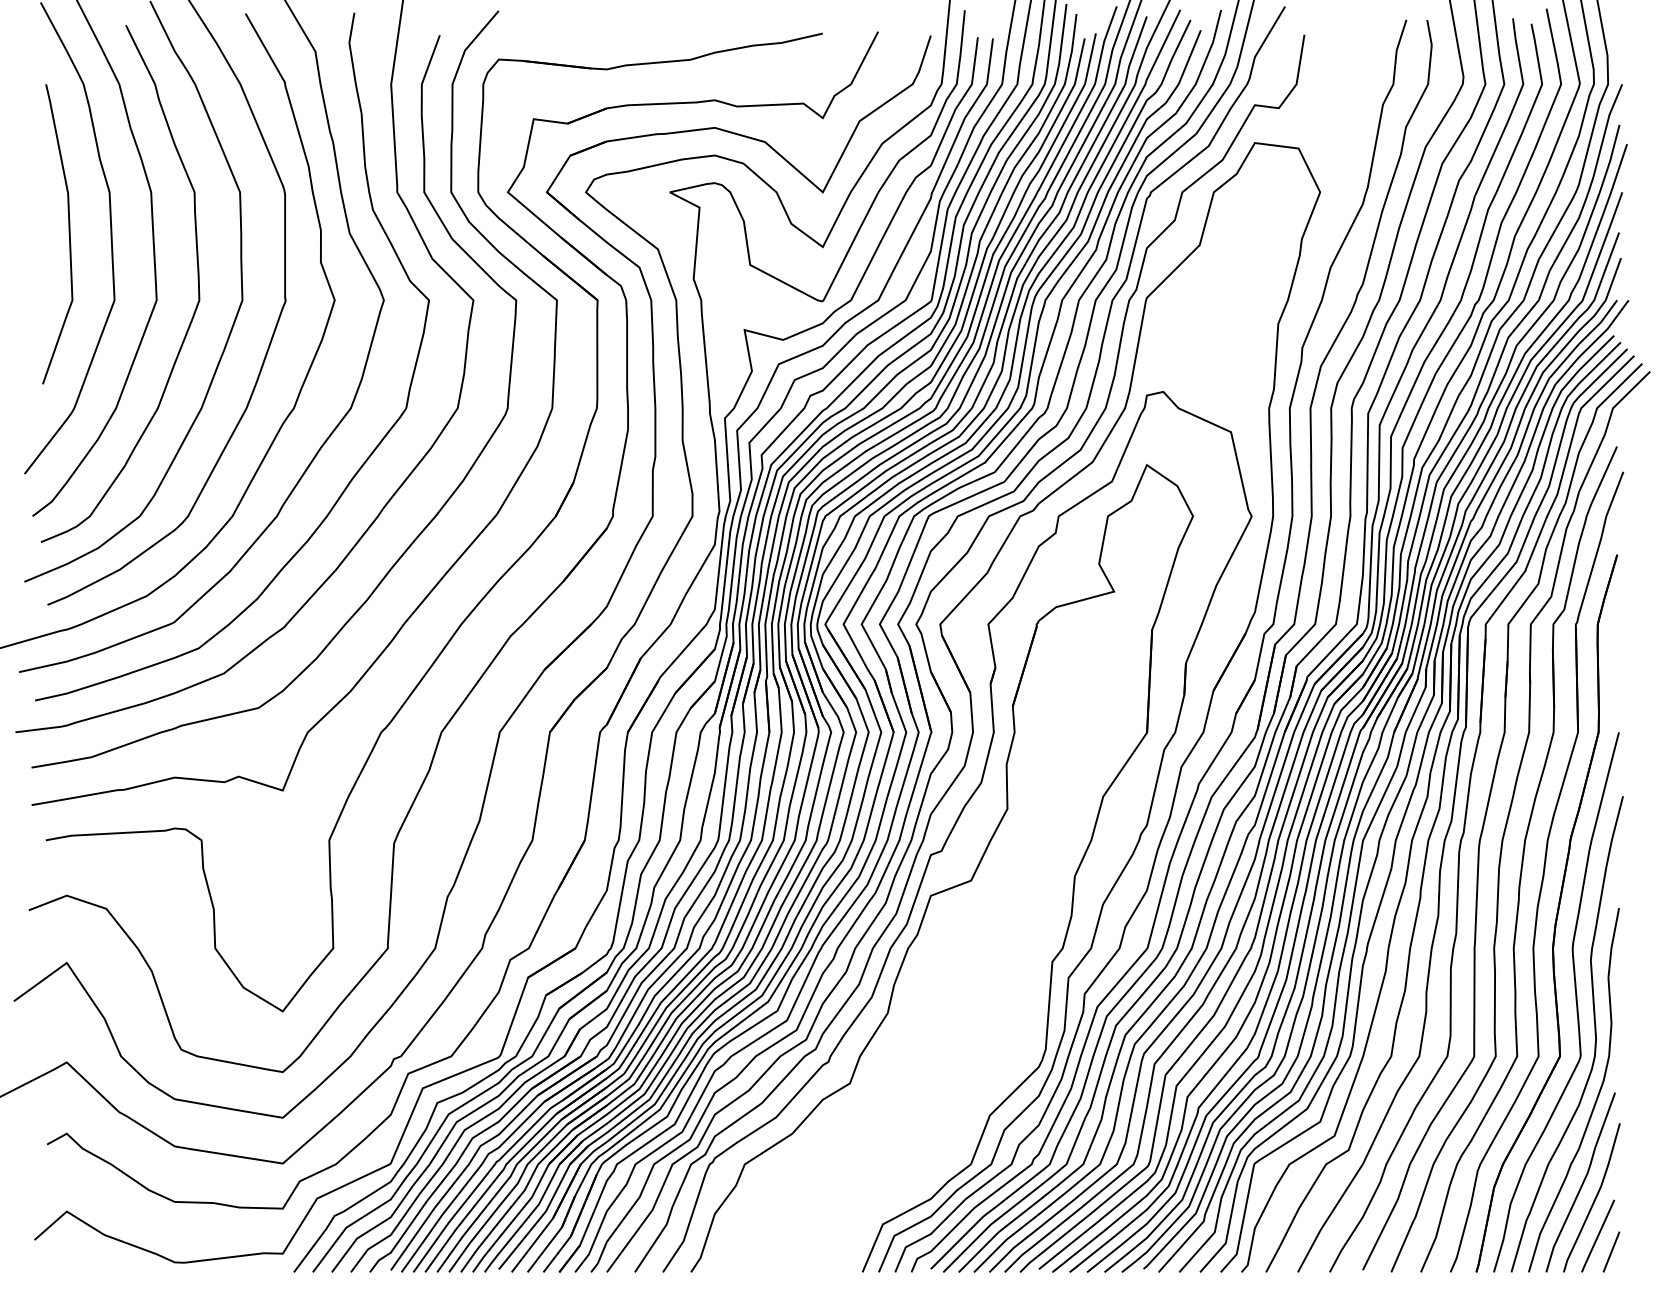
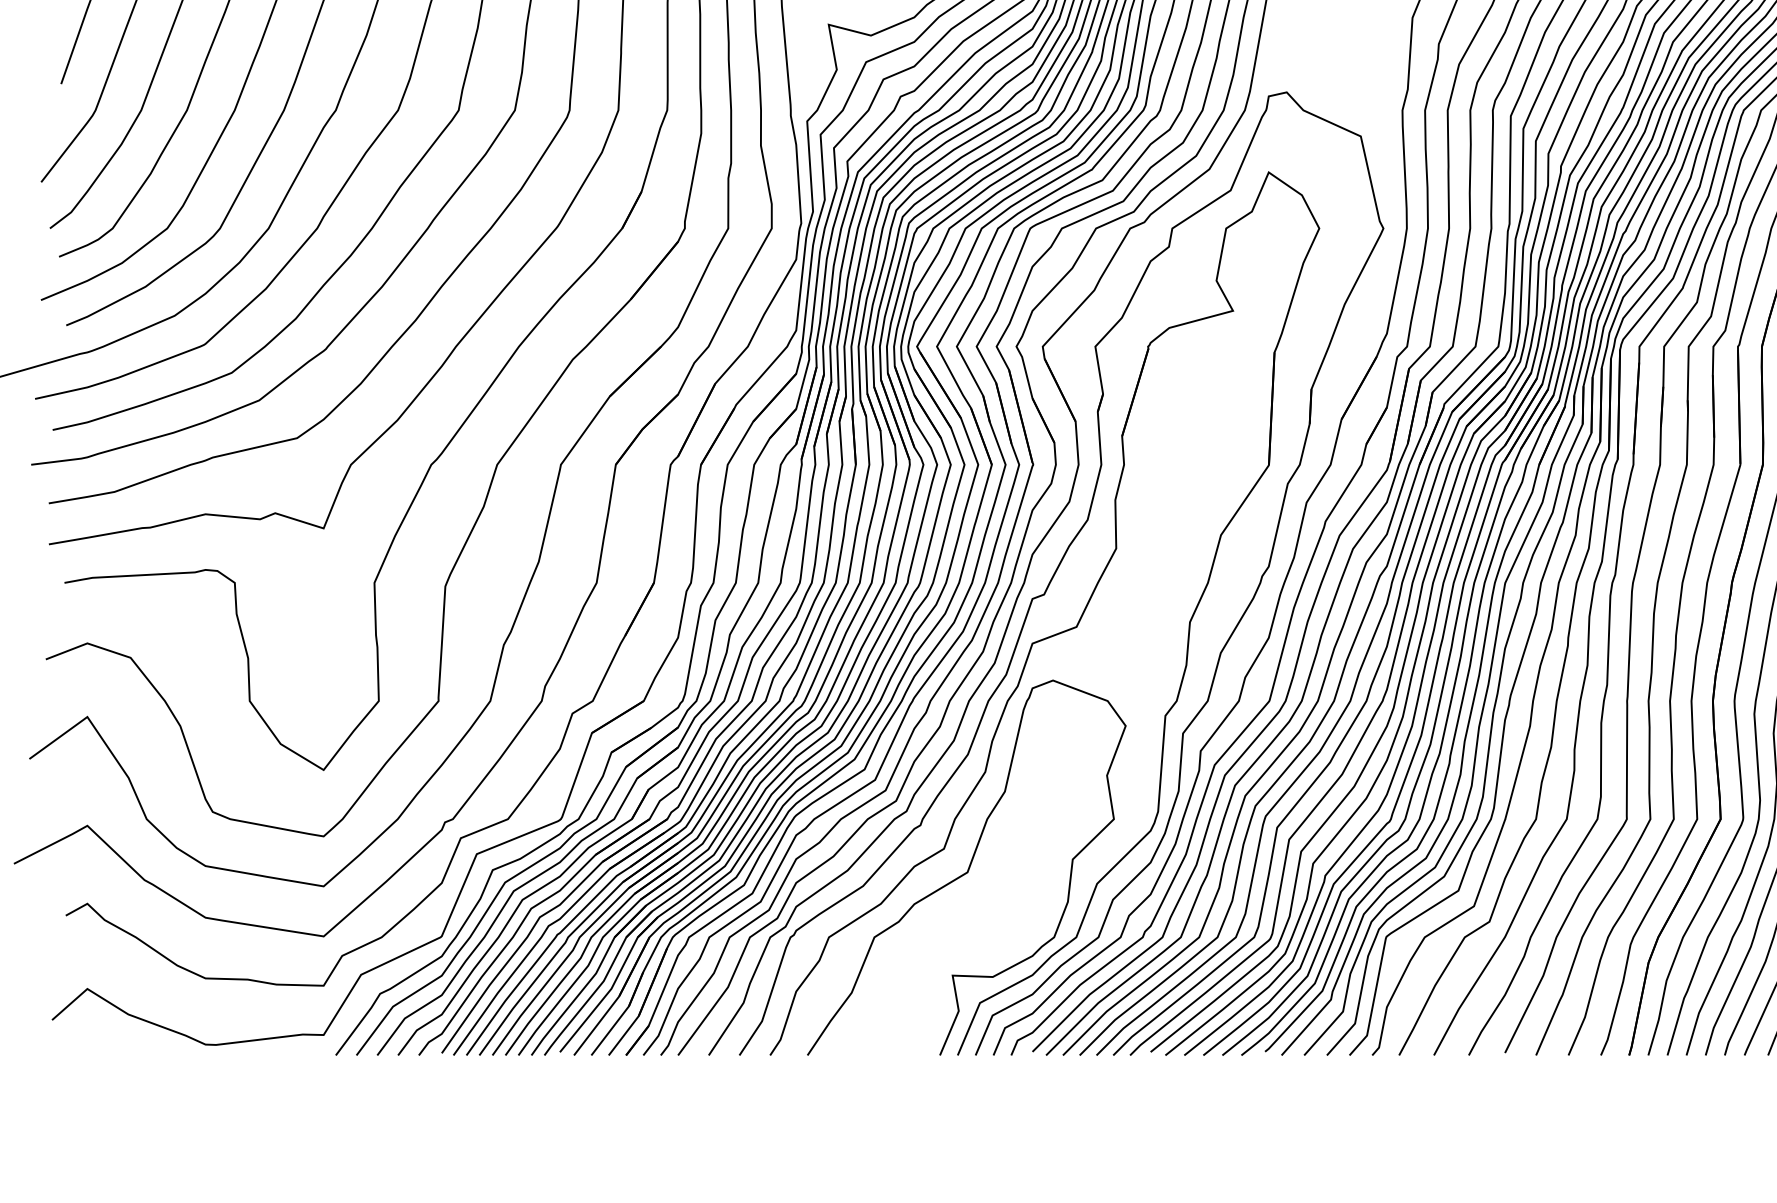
curve: (871, 1101) -> (967, 868), added

